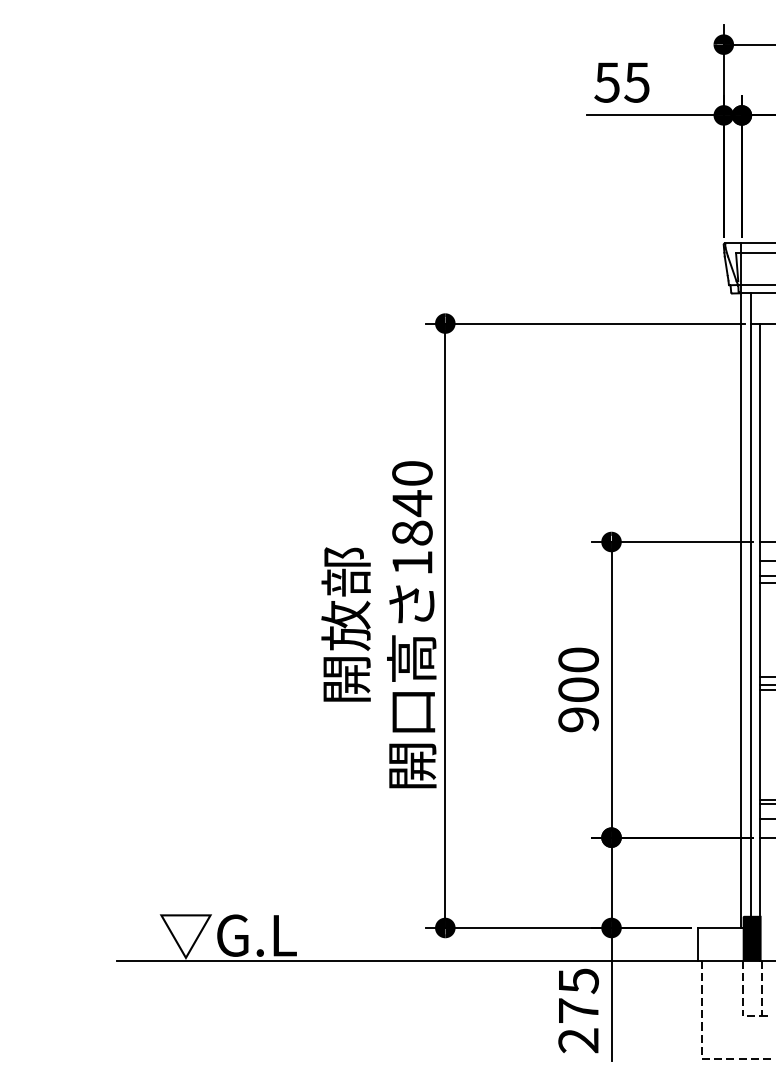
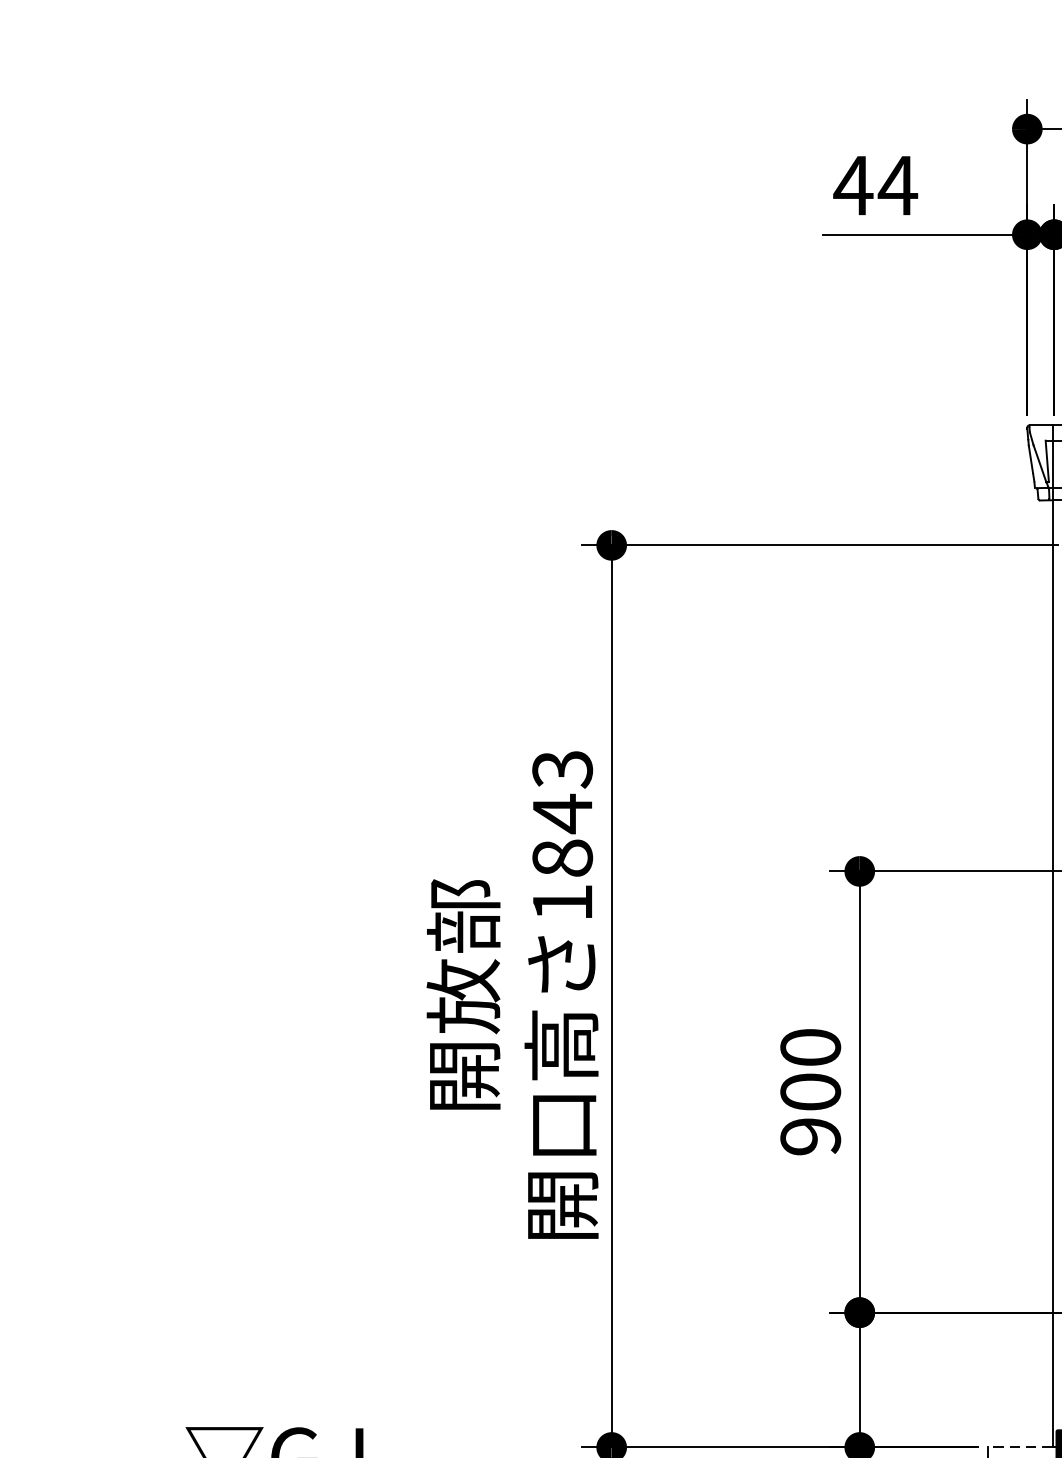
text: (621, 82) -> (874, 185), 55 -> 44
text: (412, 473) -> (562, 769), 1840 -> 1843
line: (719, 927) -> (1020, 1446), solid -> dashed

